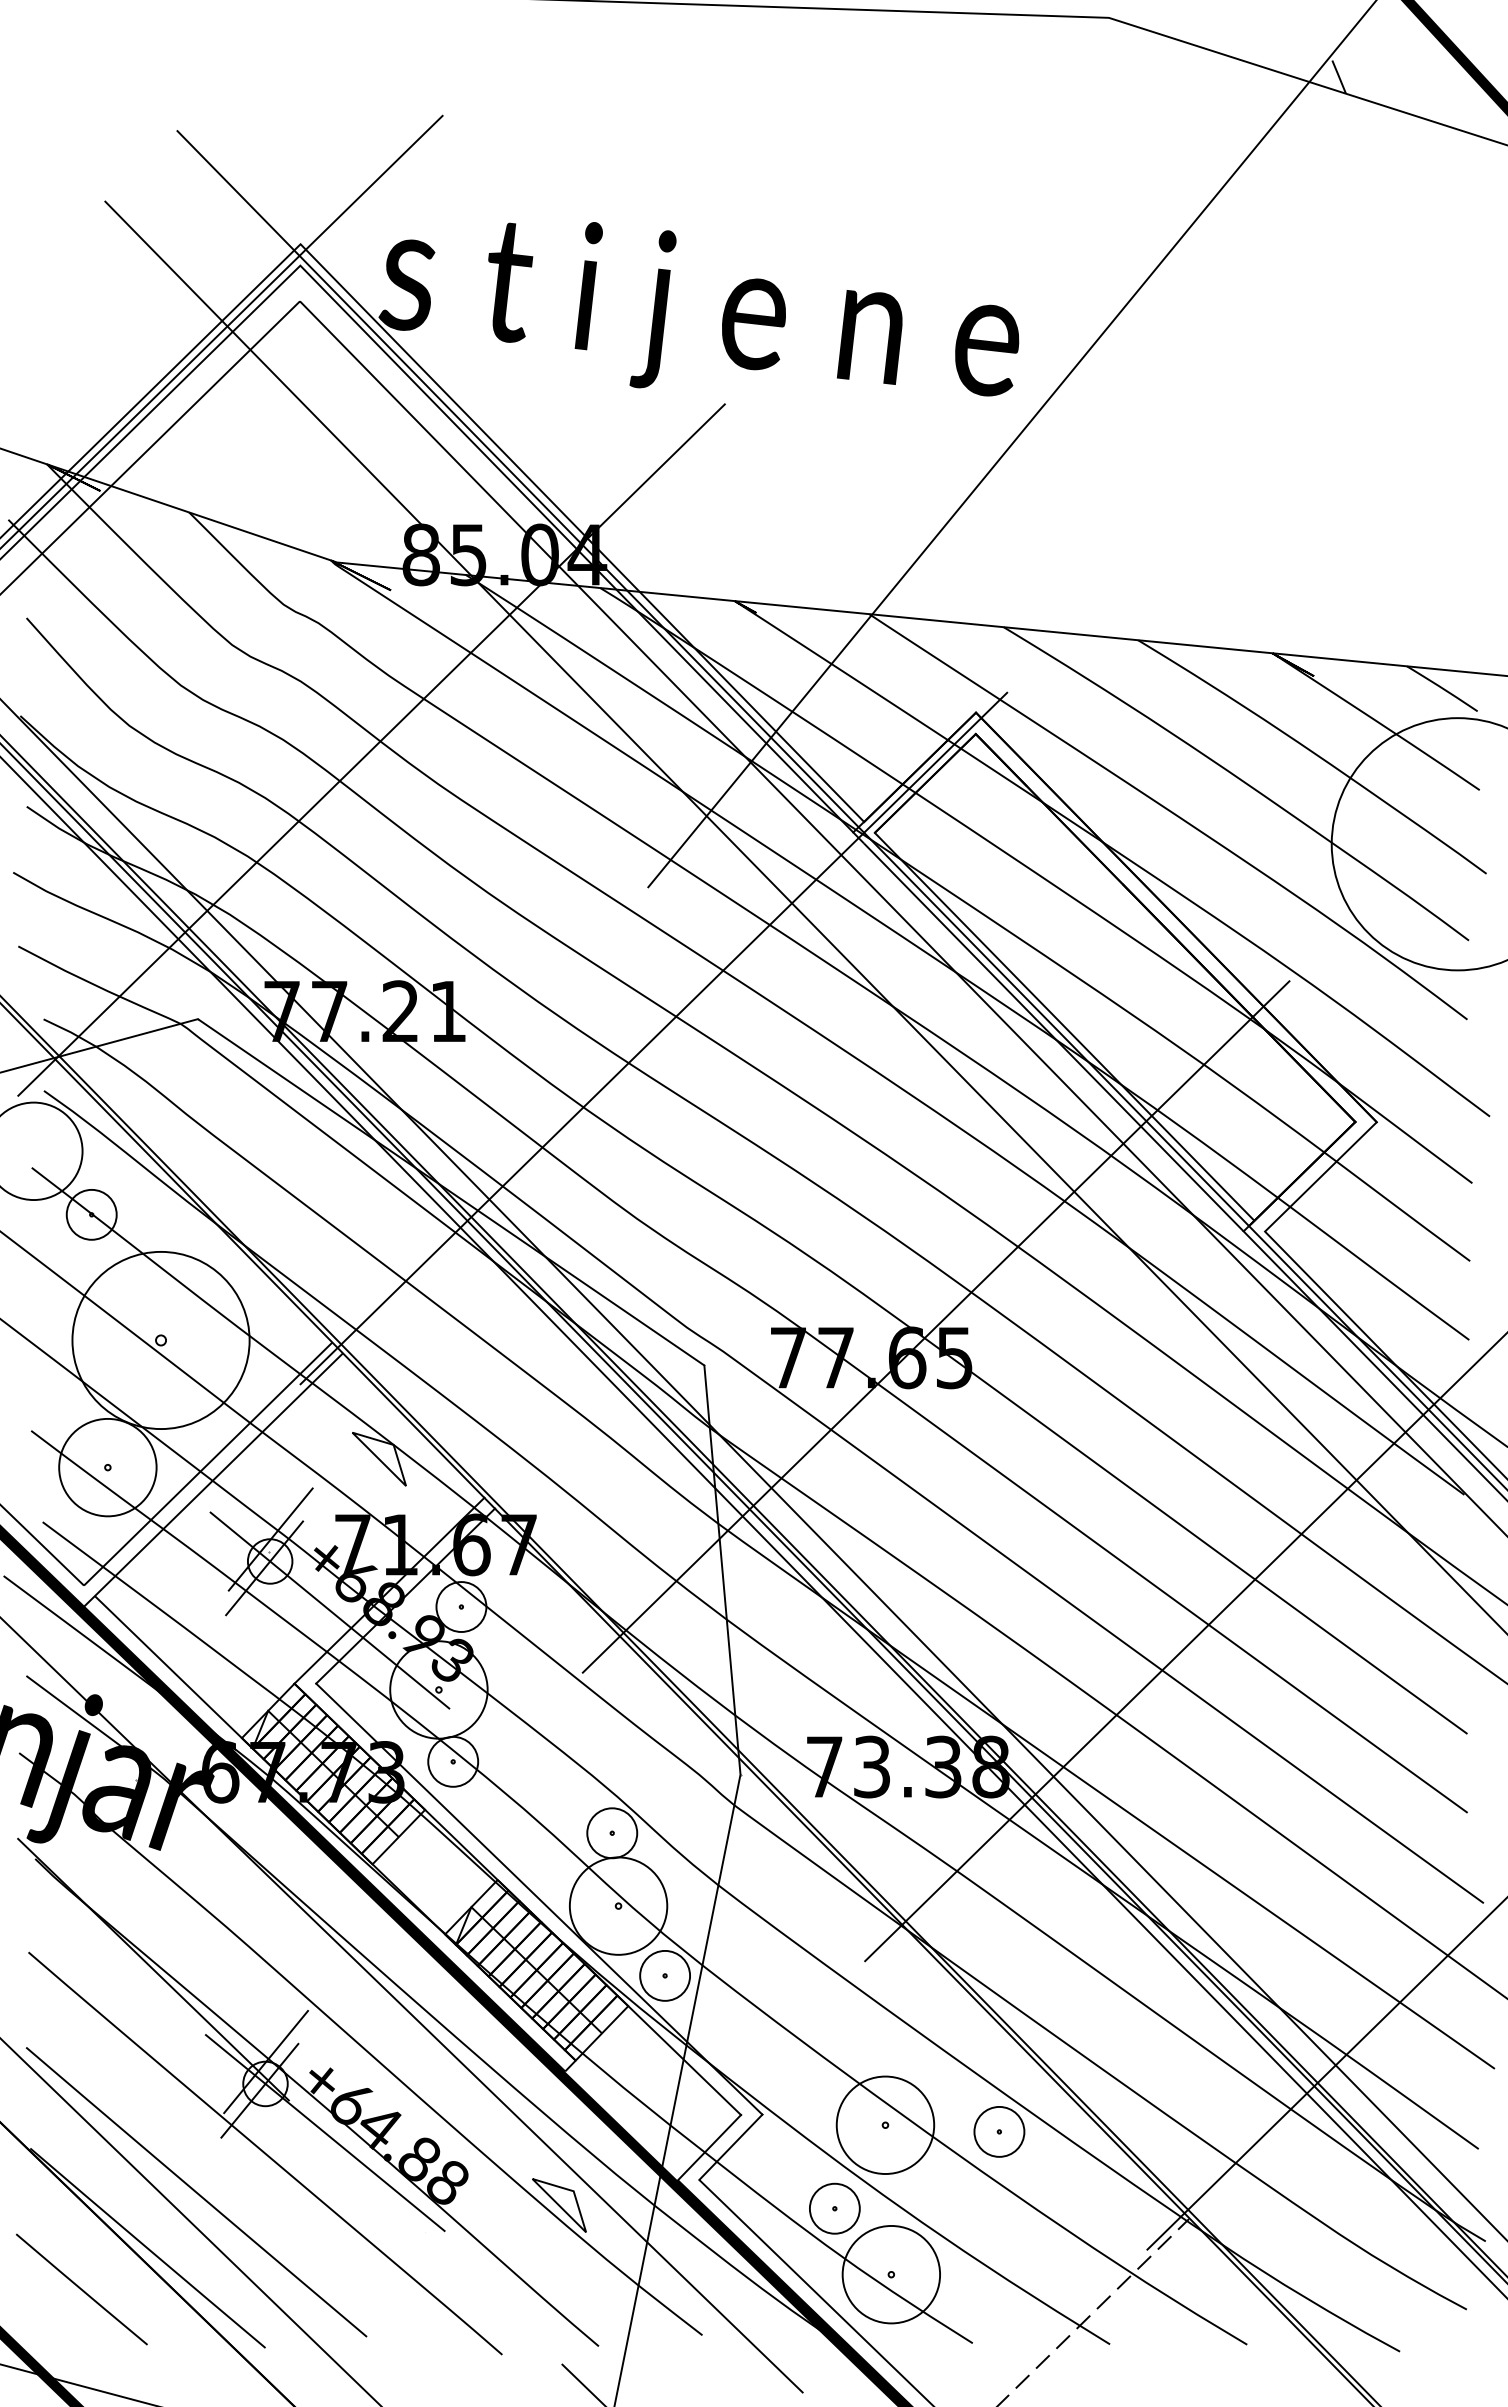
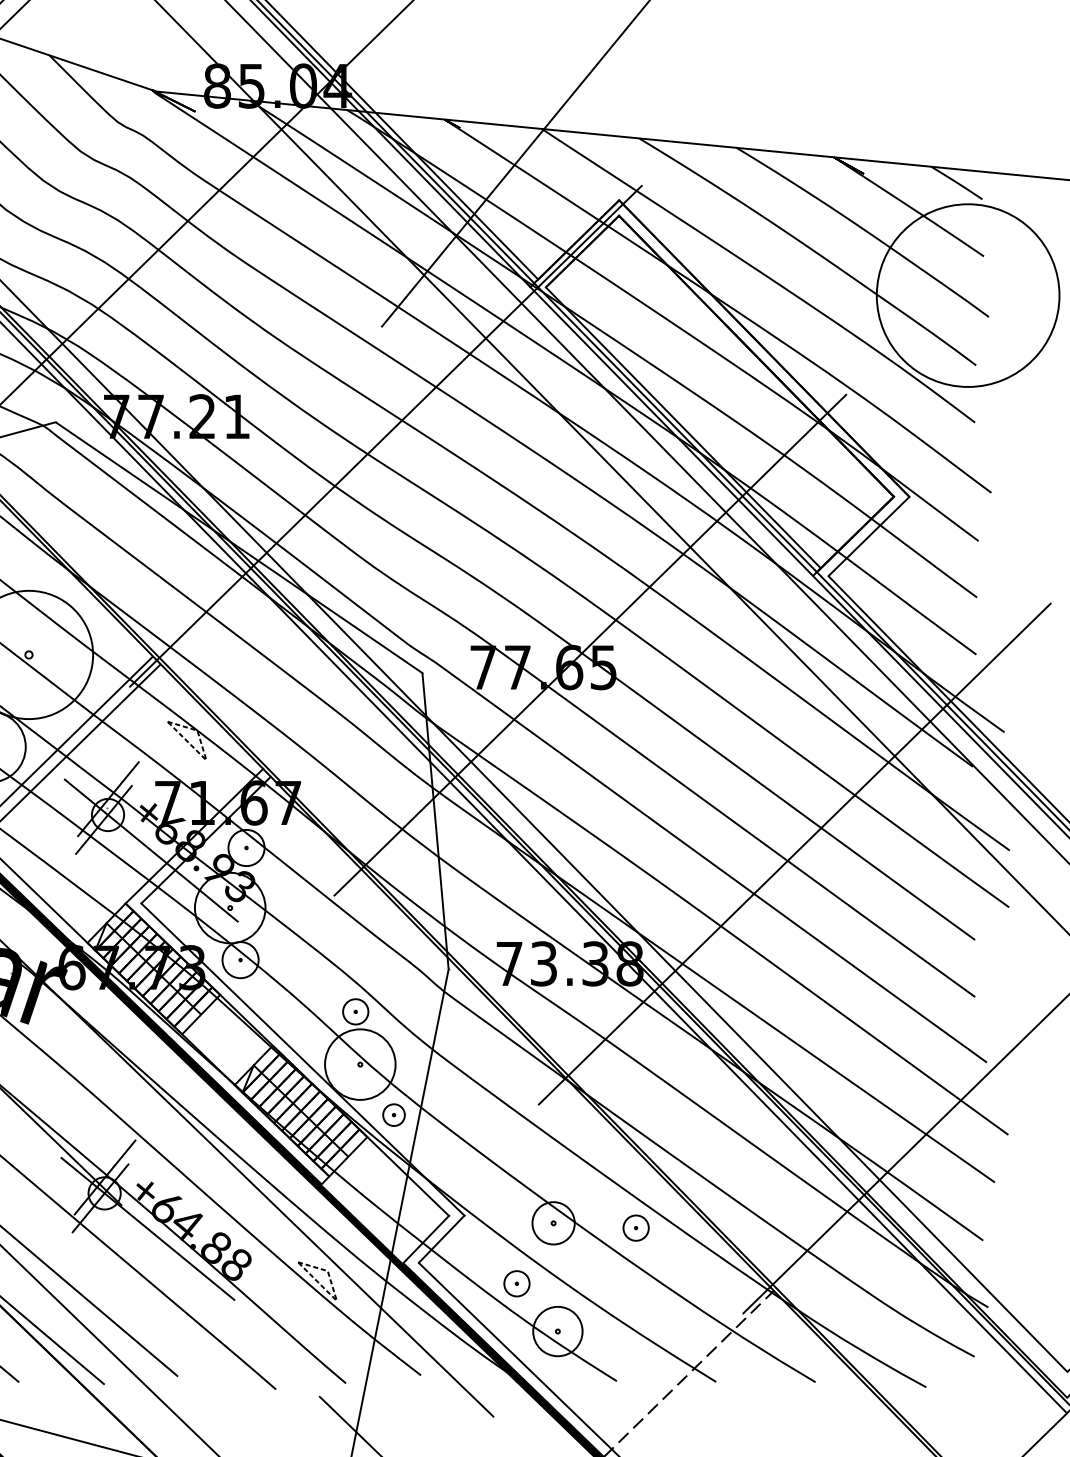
line: (404, 1480) -> (205, 756), solid -> dashed
circle: (612, 1833) -> (355, 1012), size x0.7
circle: (665, 1975) -> (394, 1114), size x0.6
circle: (885, 2125) -> (553, 1223), size x0.6
circle: (999, 2131) -> (636, 1227), size x0.7
circle: (834, 2208) -> (516, 1283), size x0.7
line: (584, 2226) -> (335, 1296), solid -> dashed
circle: (891, 2274) -> (557, 1331), size x0.7

